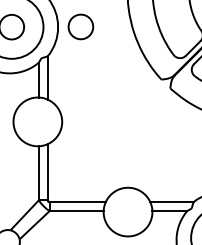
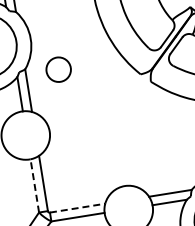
circle: (80, 26) -> (58, 69), moved
line: (38, 172) -> (34, 185), solid -> dashed
line: (78, 202) -> (78, 208), solid -> dashed

